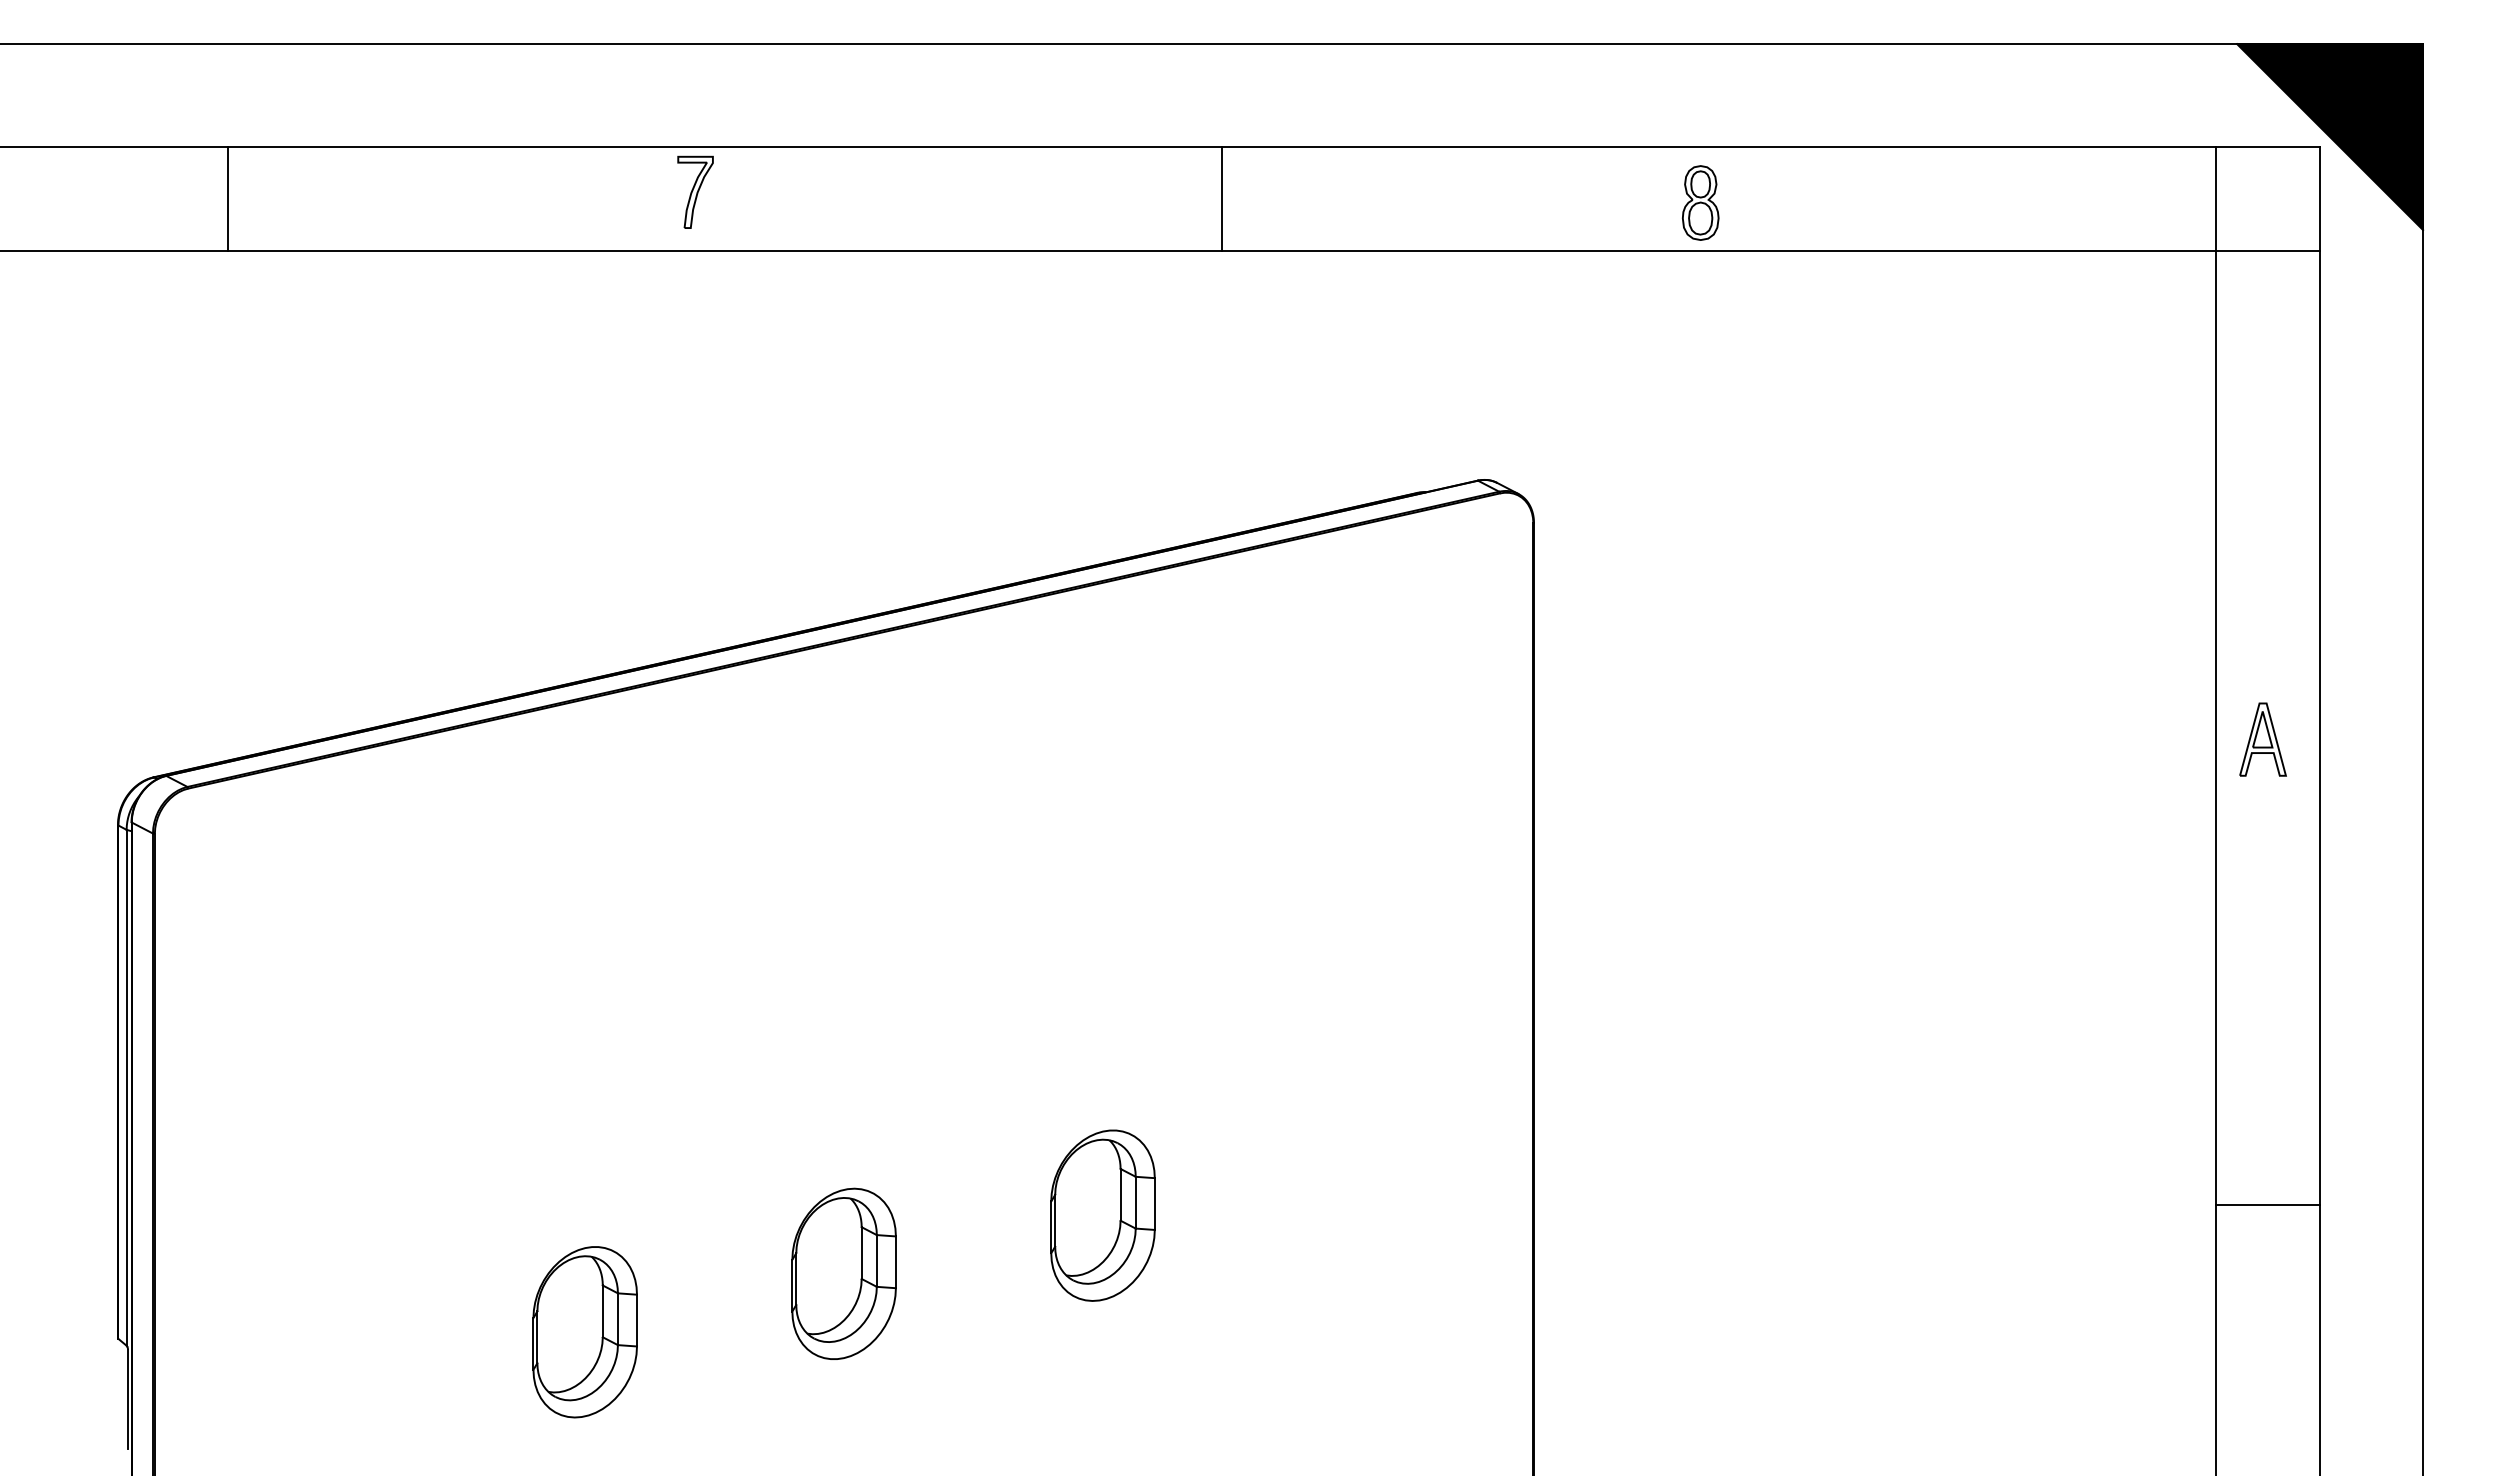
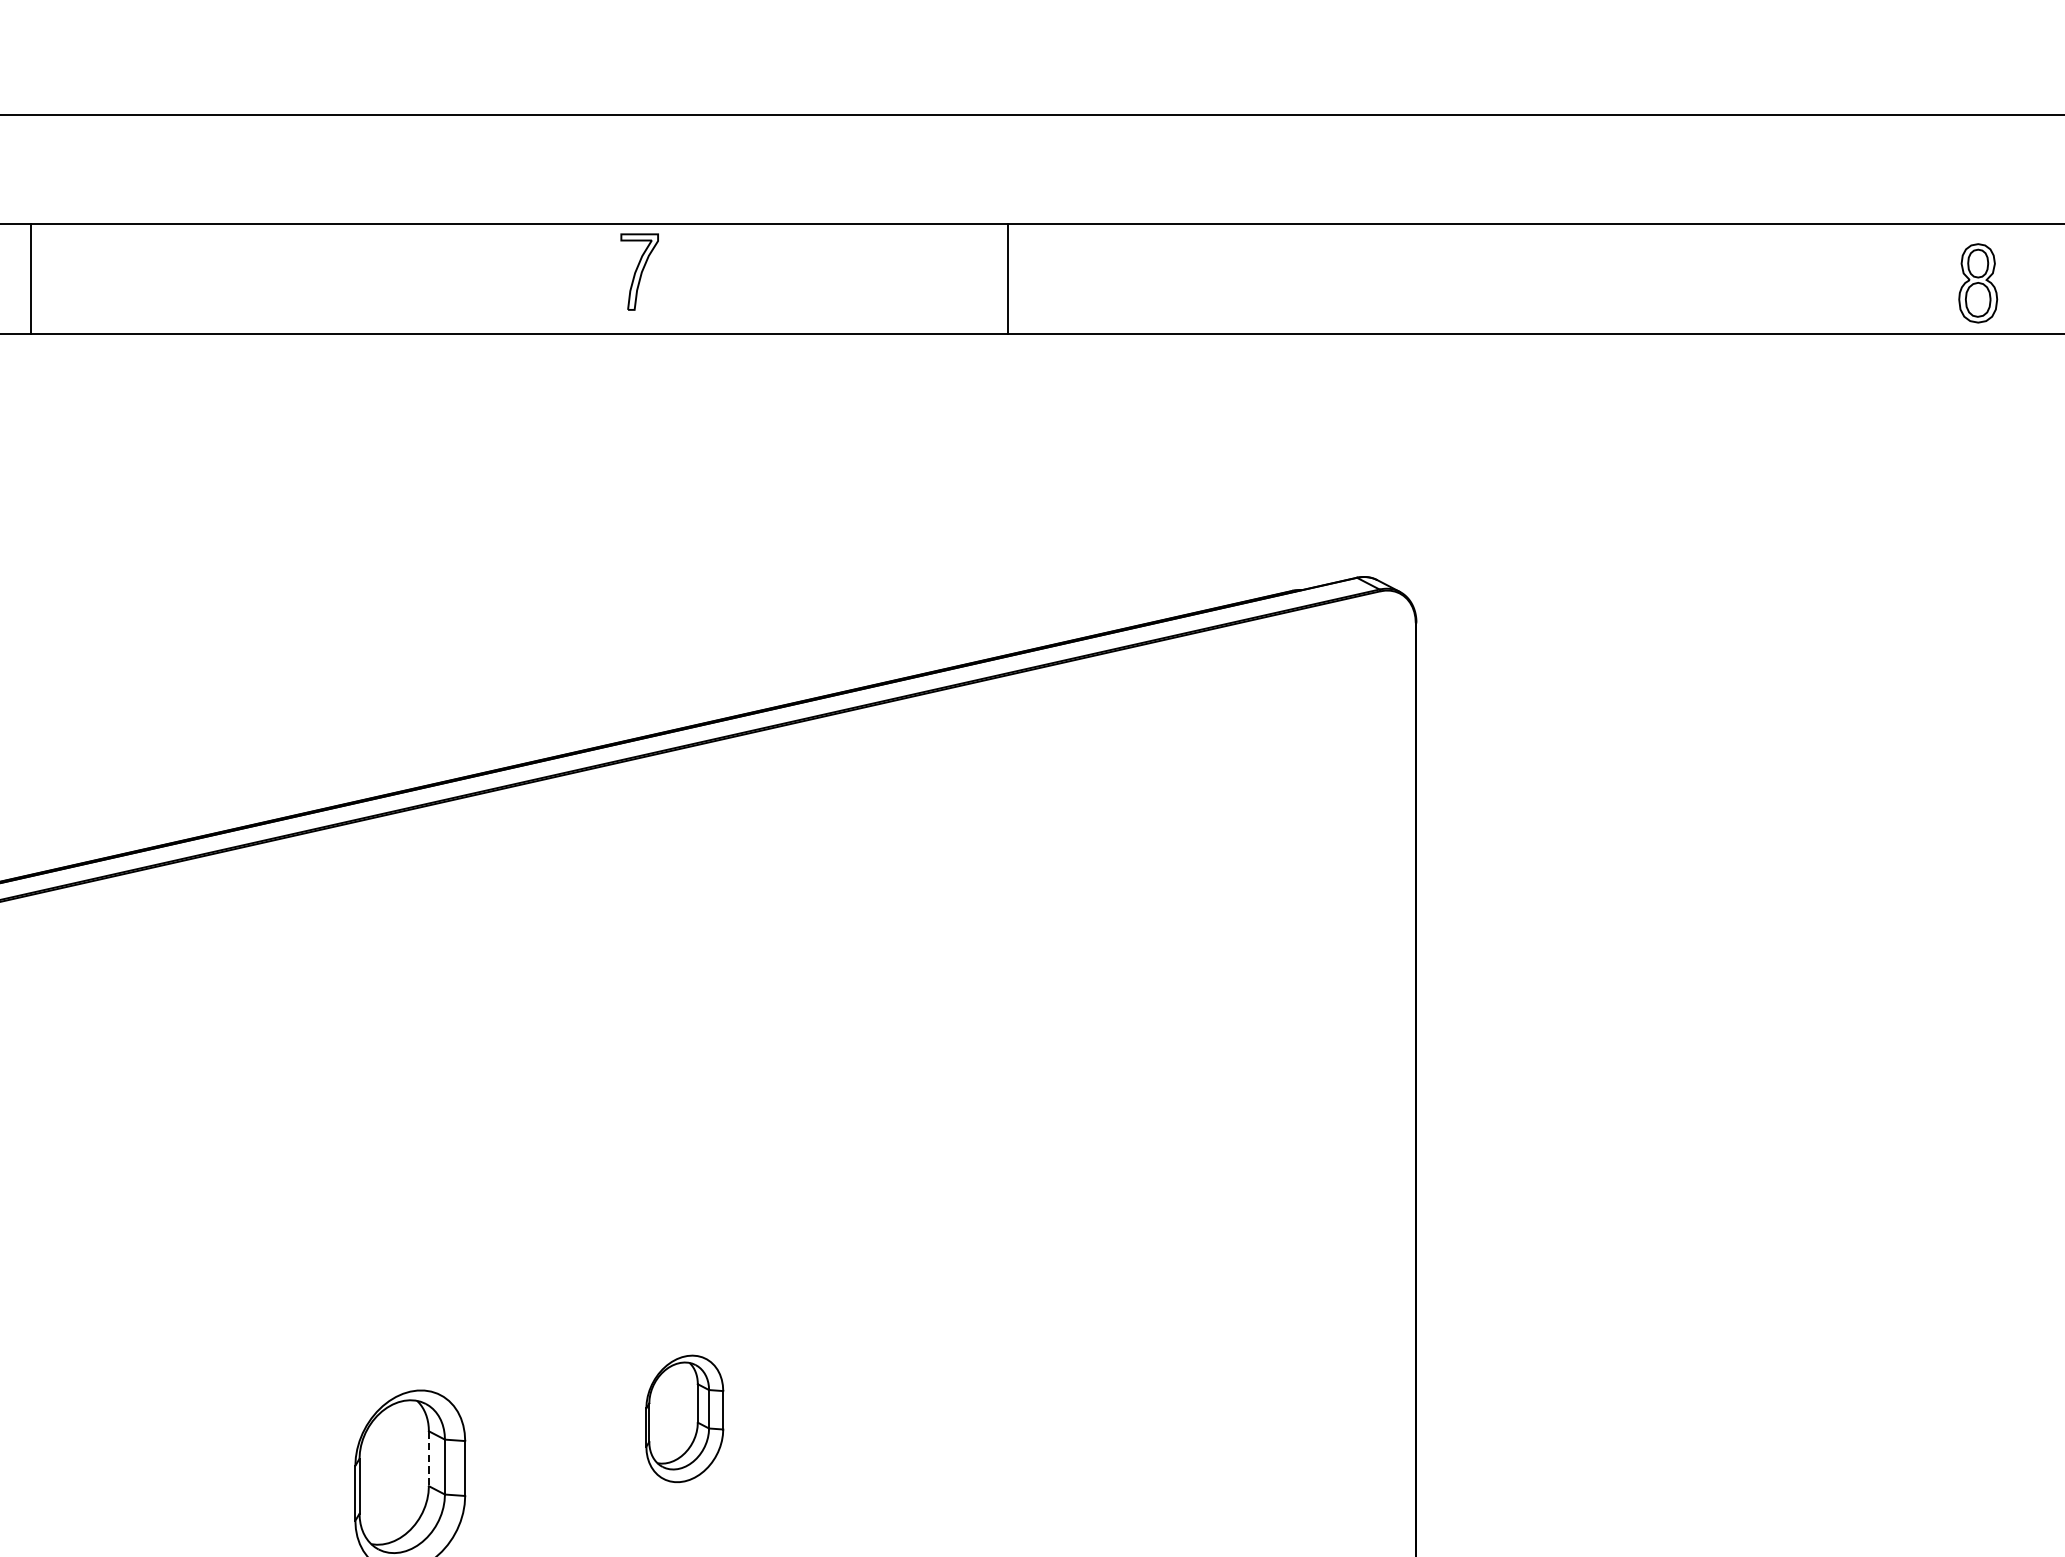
part: (695, 191) -> (639, 271), moved
line: (1222, 198) -> (1008, 278), moved
part: (1700, 202) -> (1977, 282), moved
part: (1102, 1215) -> (958, 1357), removed
part: (843, 1273) -> (684, 1418), size x0.7
line: (602, 1311) -> (428, 1458), solid -> dashed

